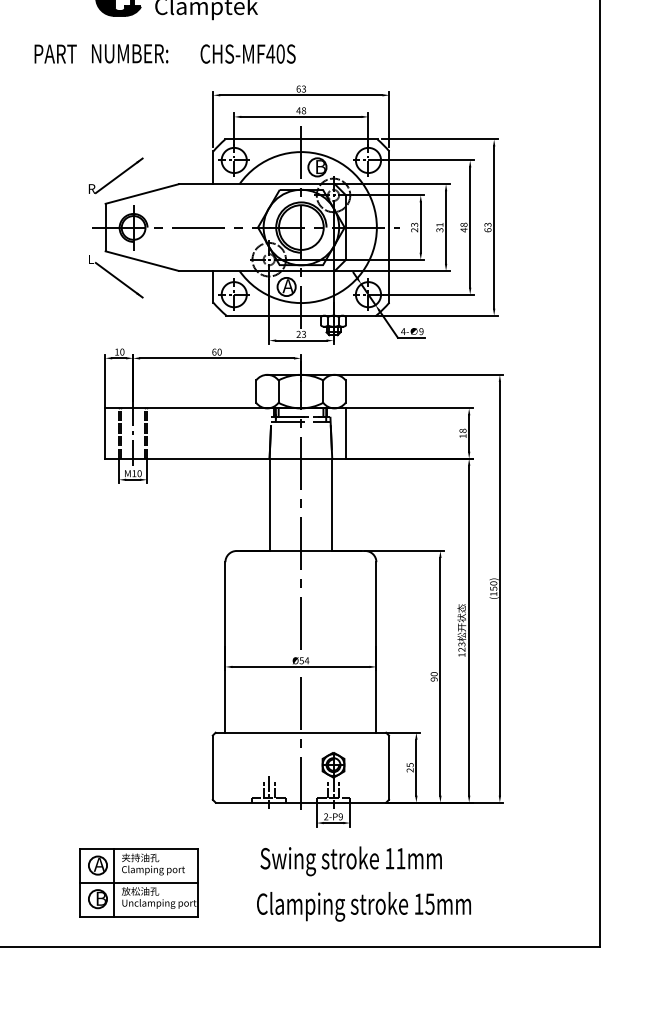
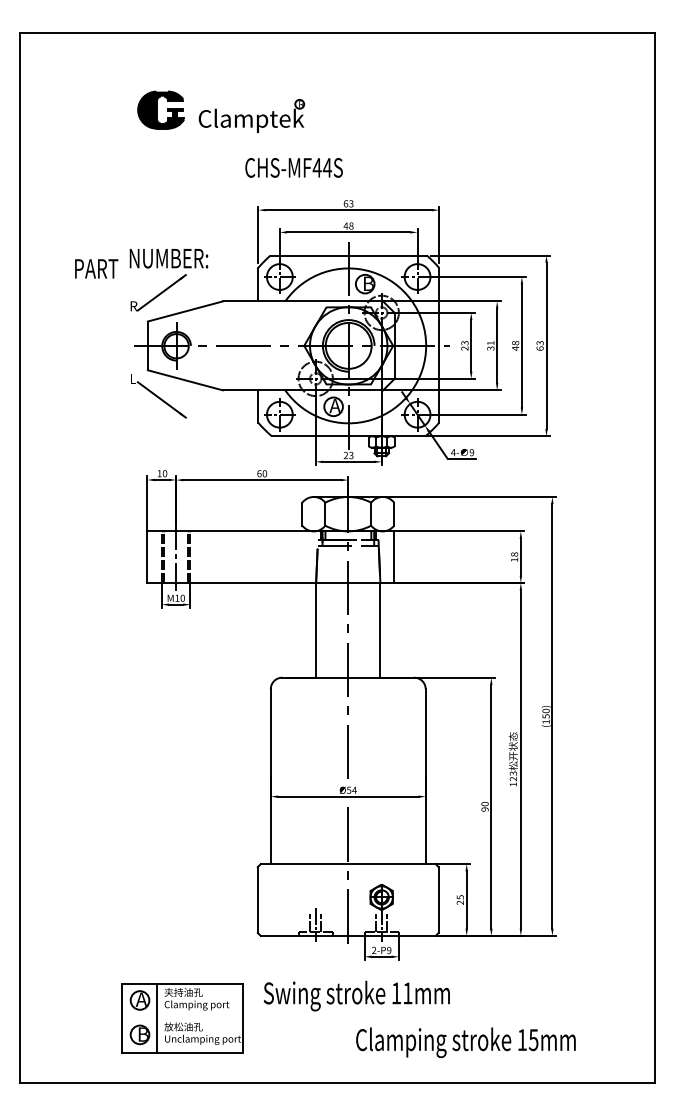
text: (55, 53) -> (96, 268), moved
text: (129, 53) -> (168, 258), moved
text: (280, 53) -> (327, 167), CHS-MF40S -> CHS-MF44S
text: (350, 860) -> (356, 995), moved
line: (138, 883) -> (181, 1018), removed
text: (363, 906) -> (465, 1042), moved

